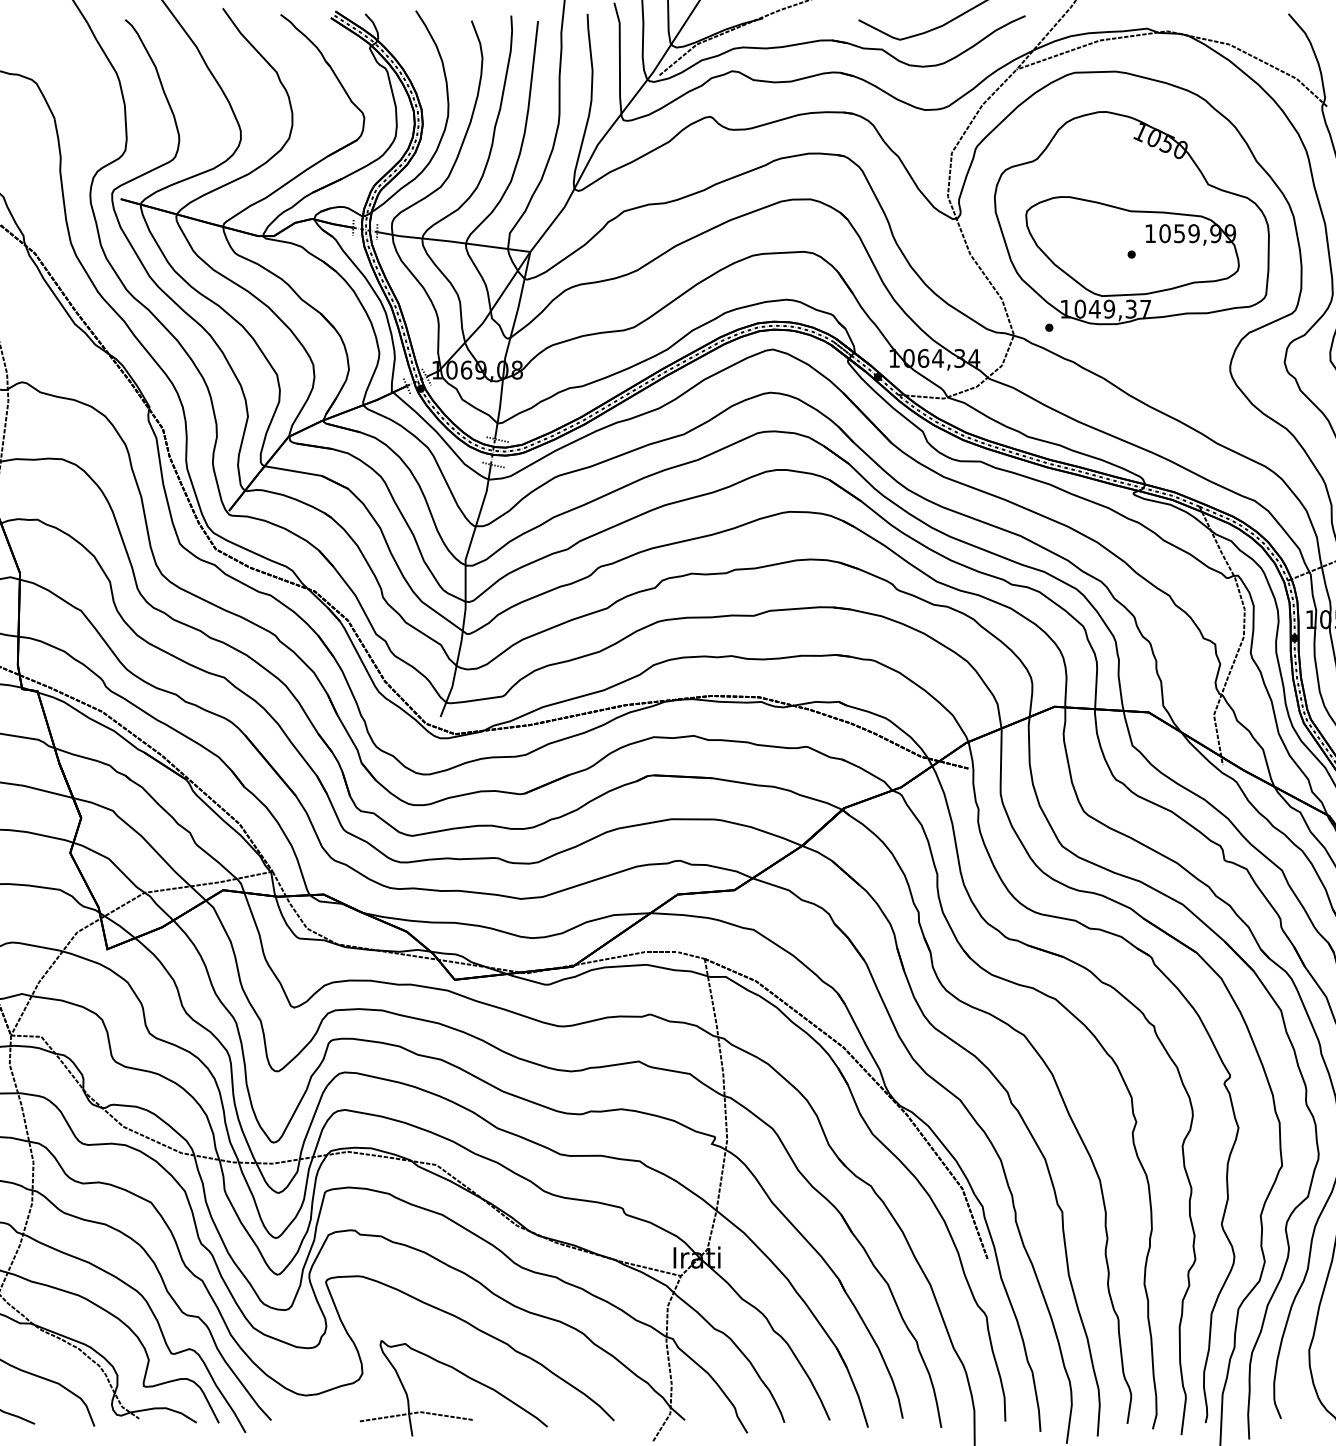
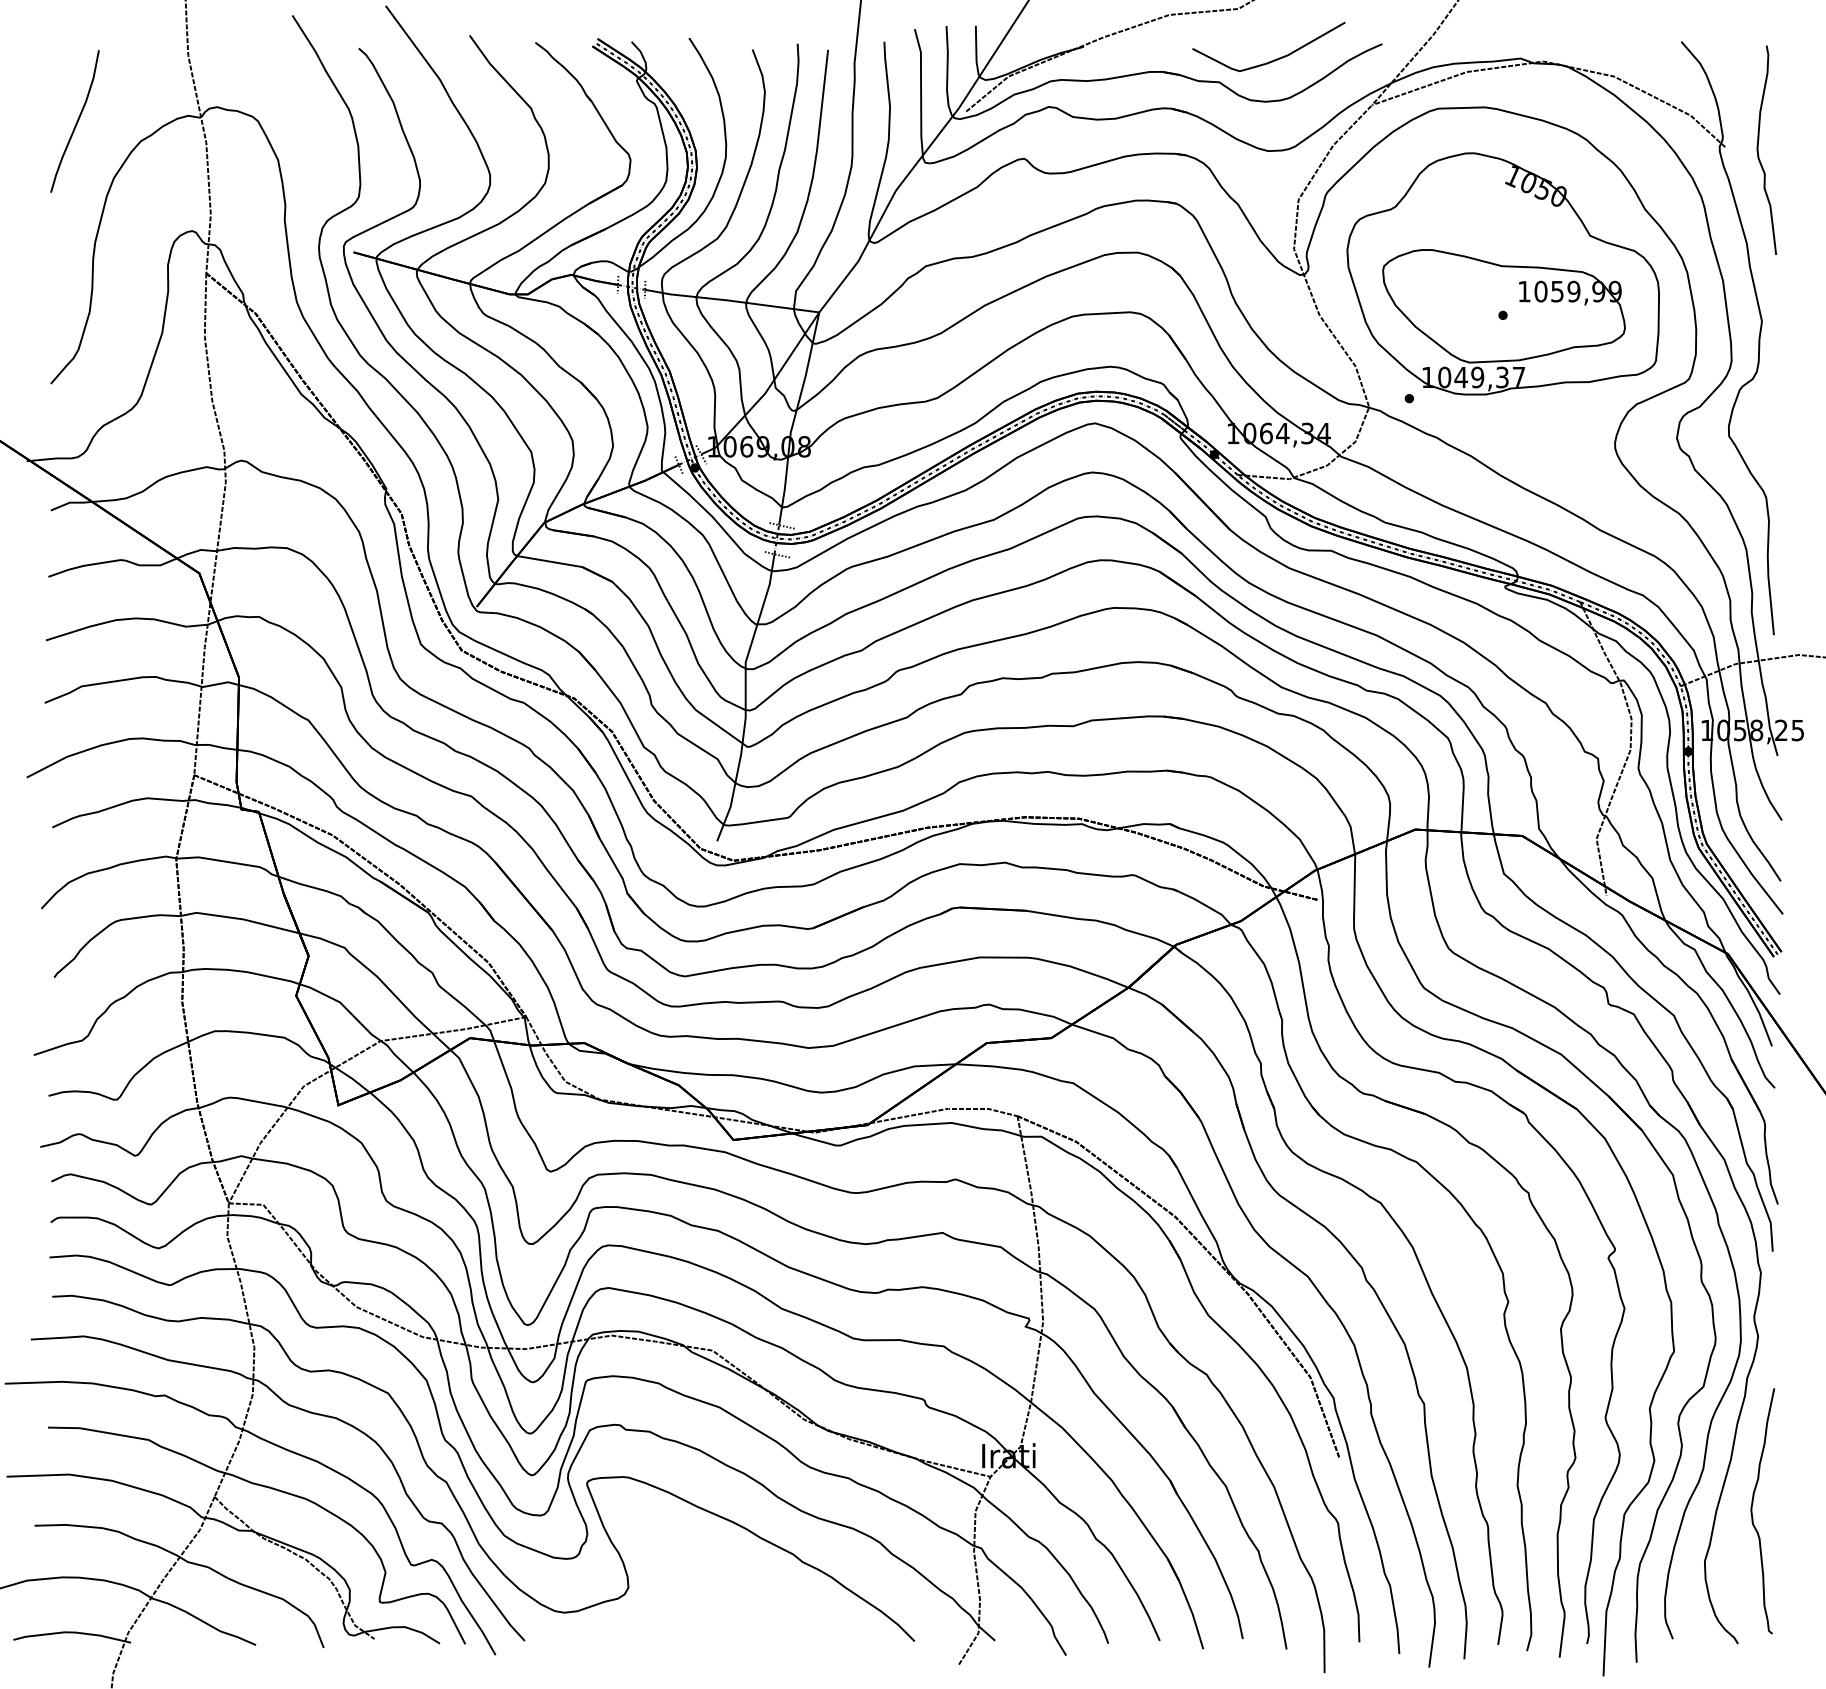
part: (461, 1374) -> (741, 1588), removed

